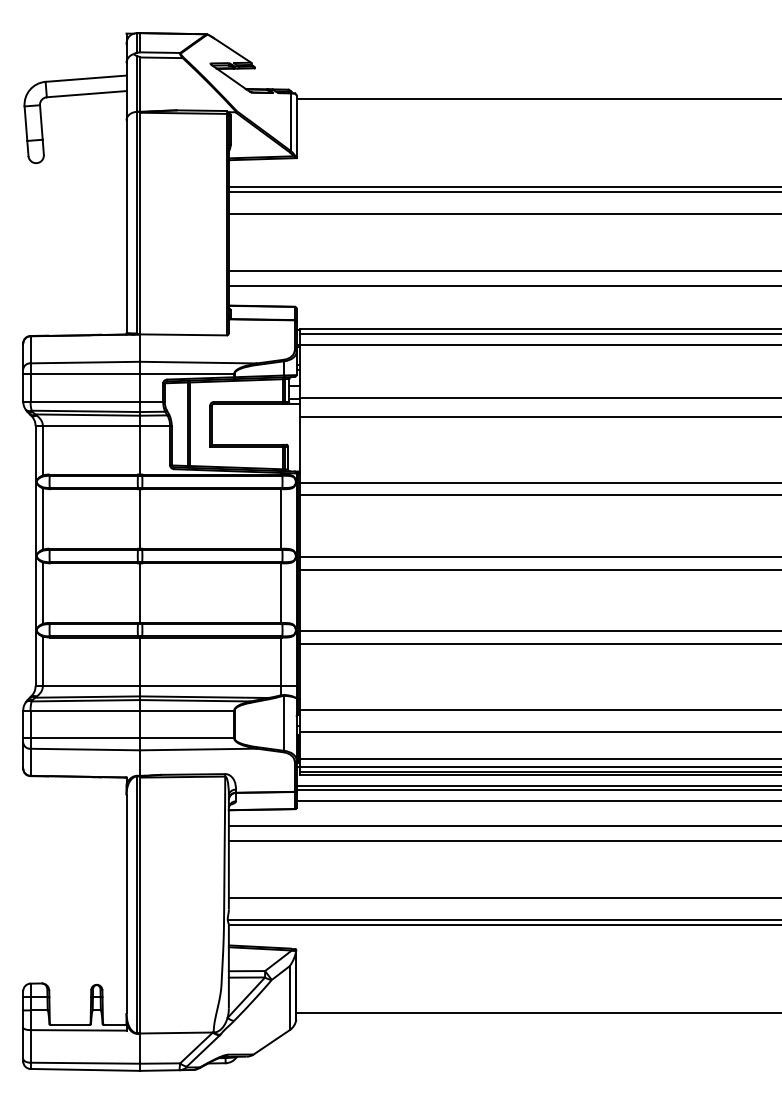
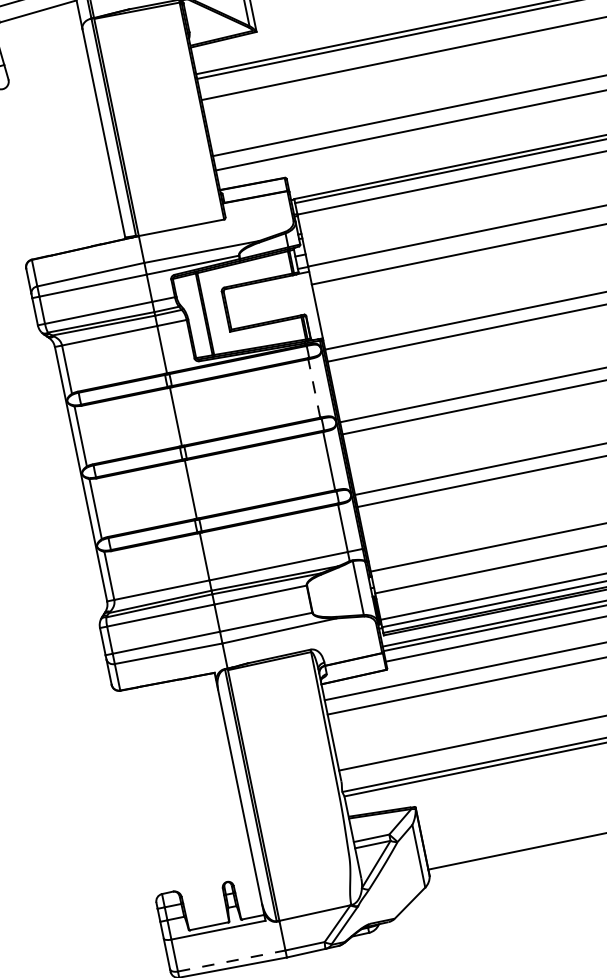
line: (281, 518) -> (314, 387), solid -> dashed
line: (85, 1063) -> (231, 961), solid -> dashed

